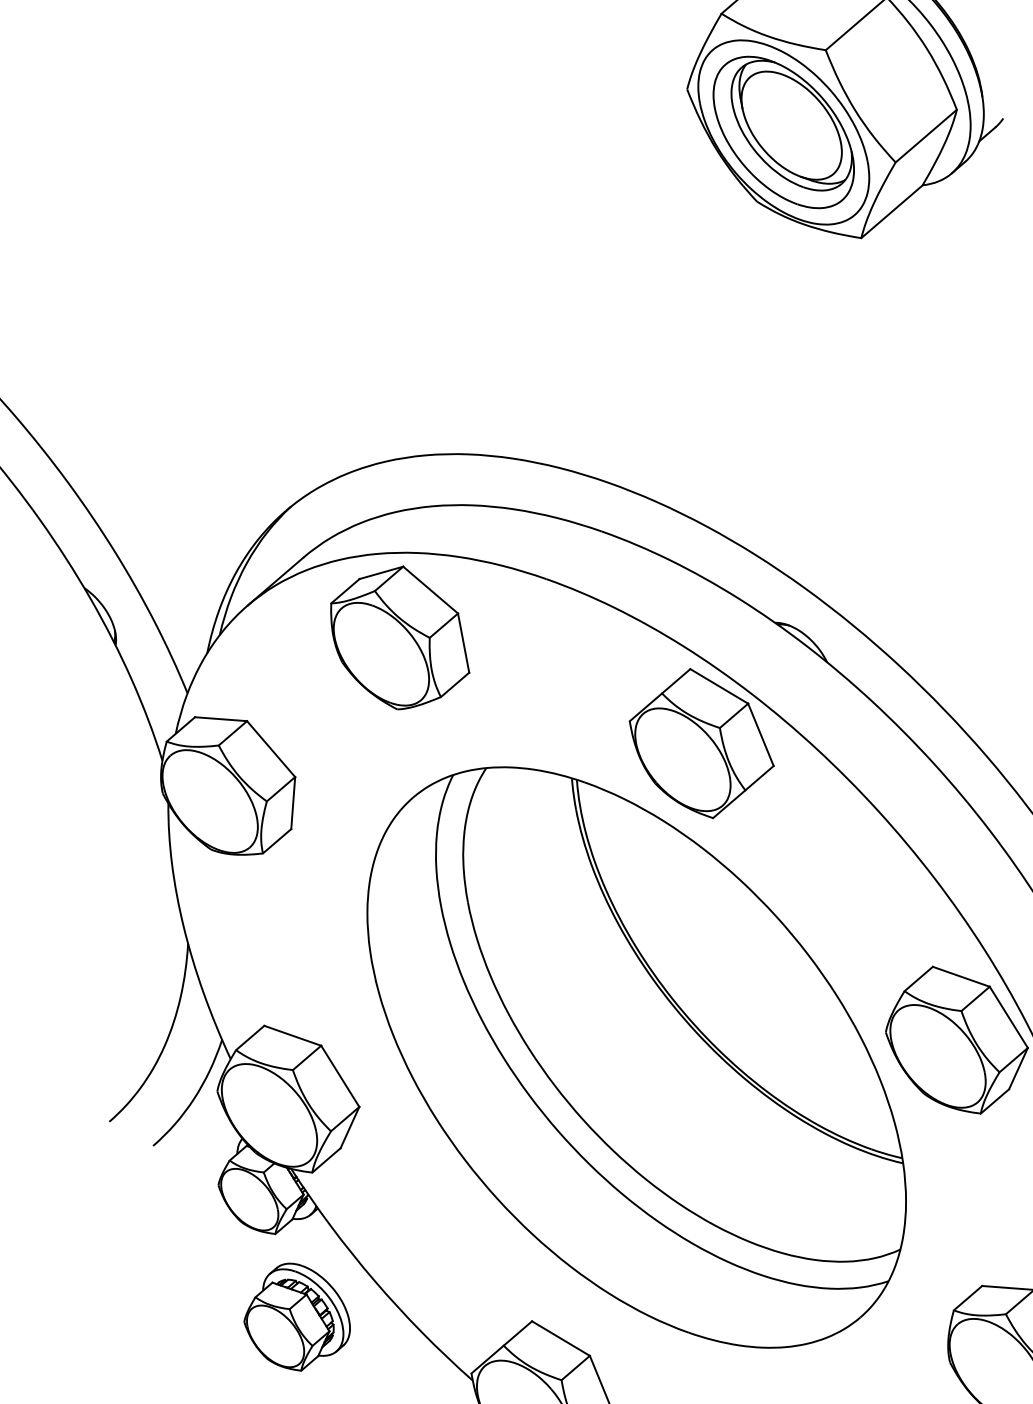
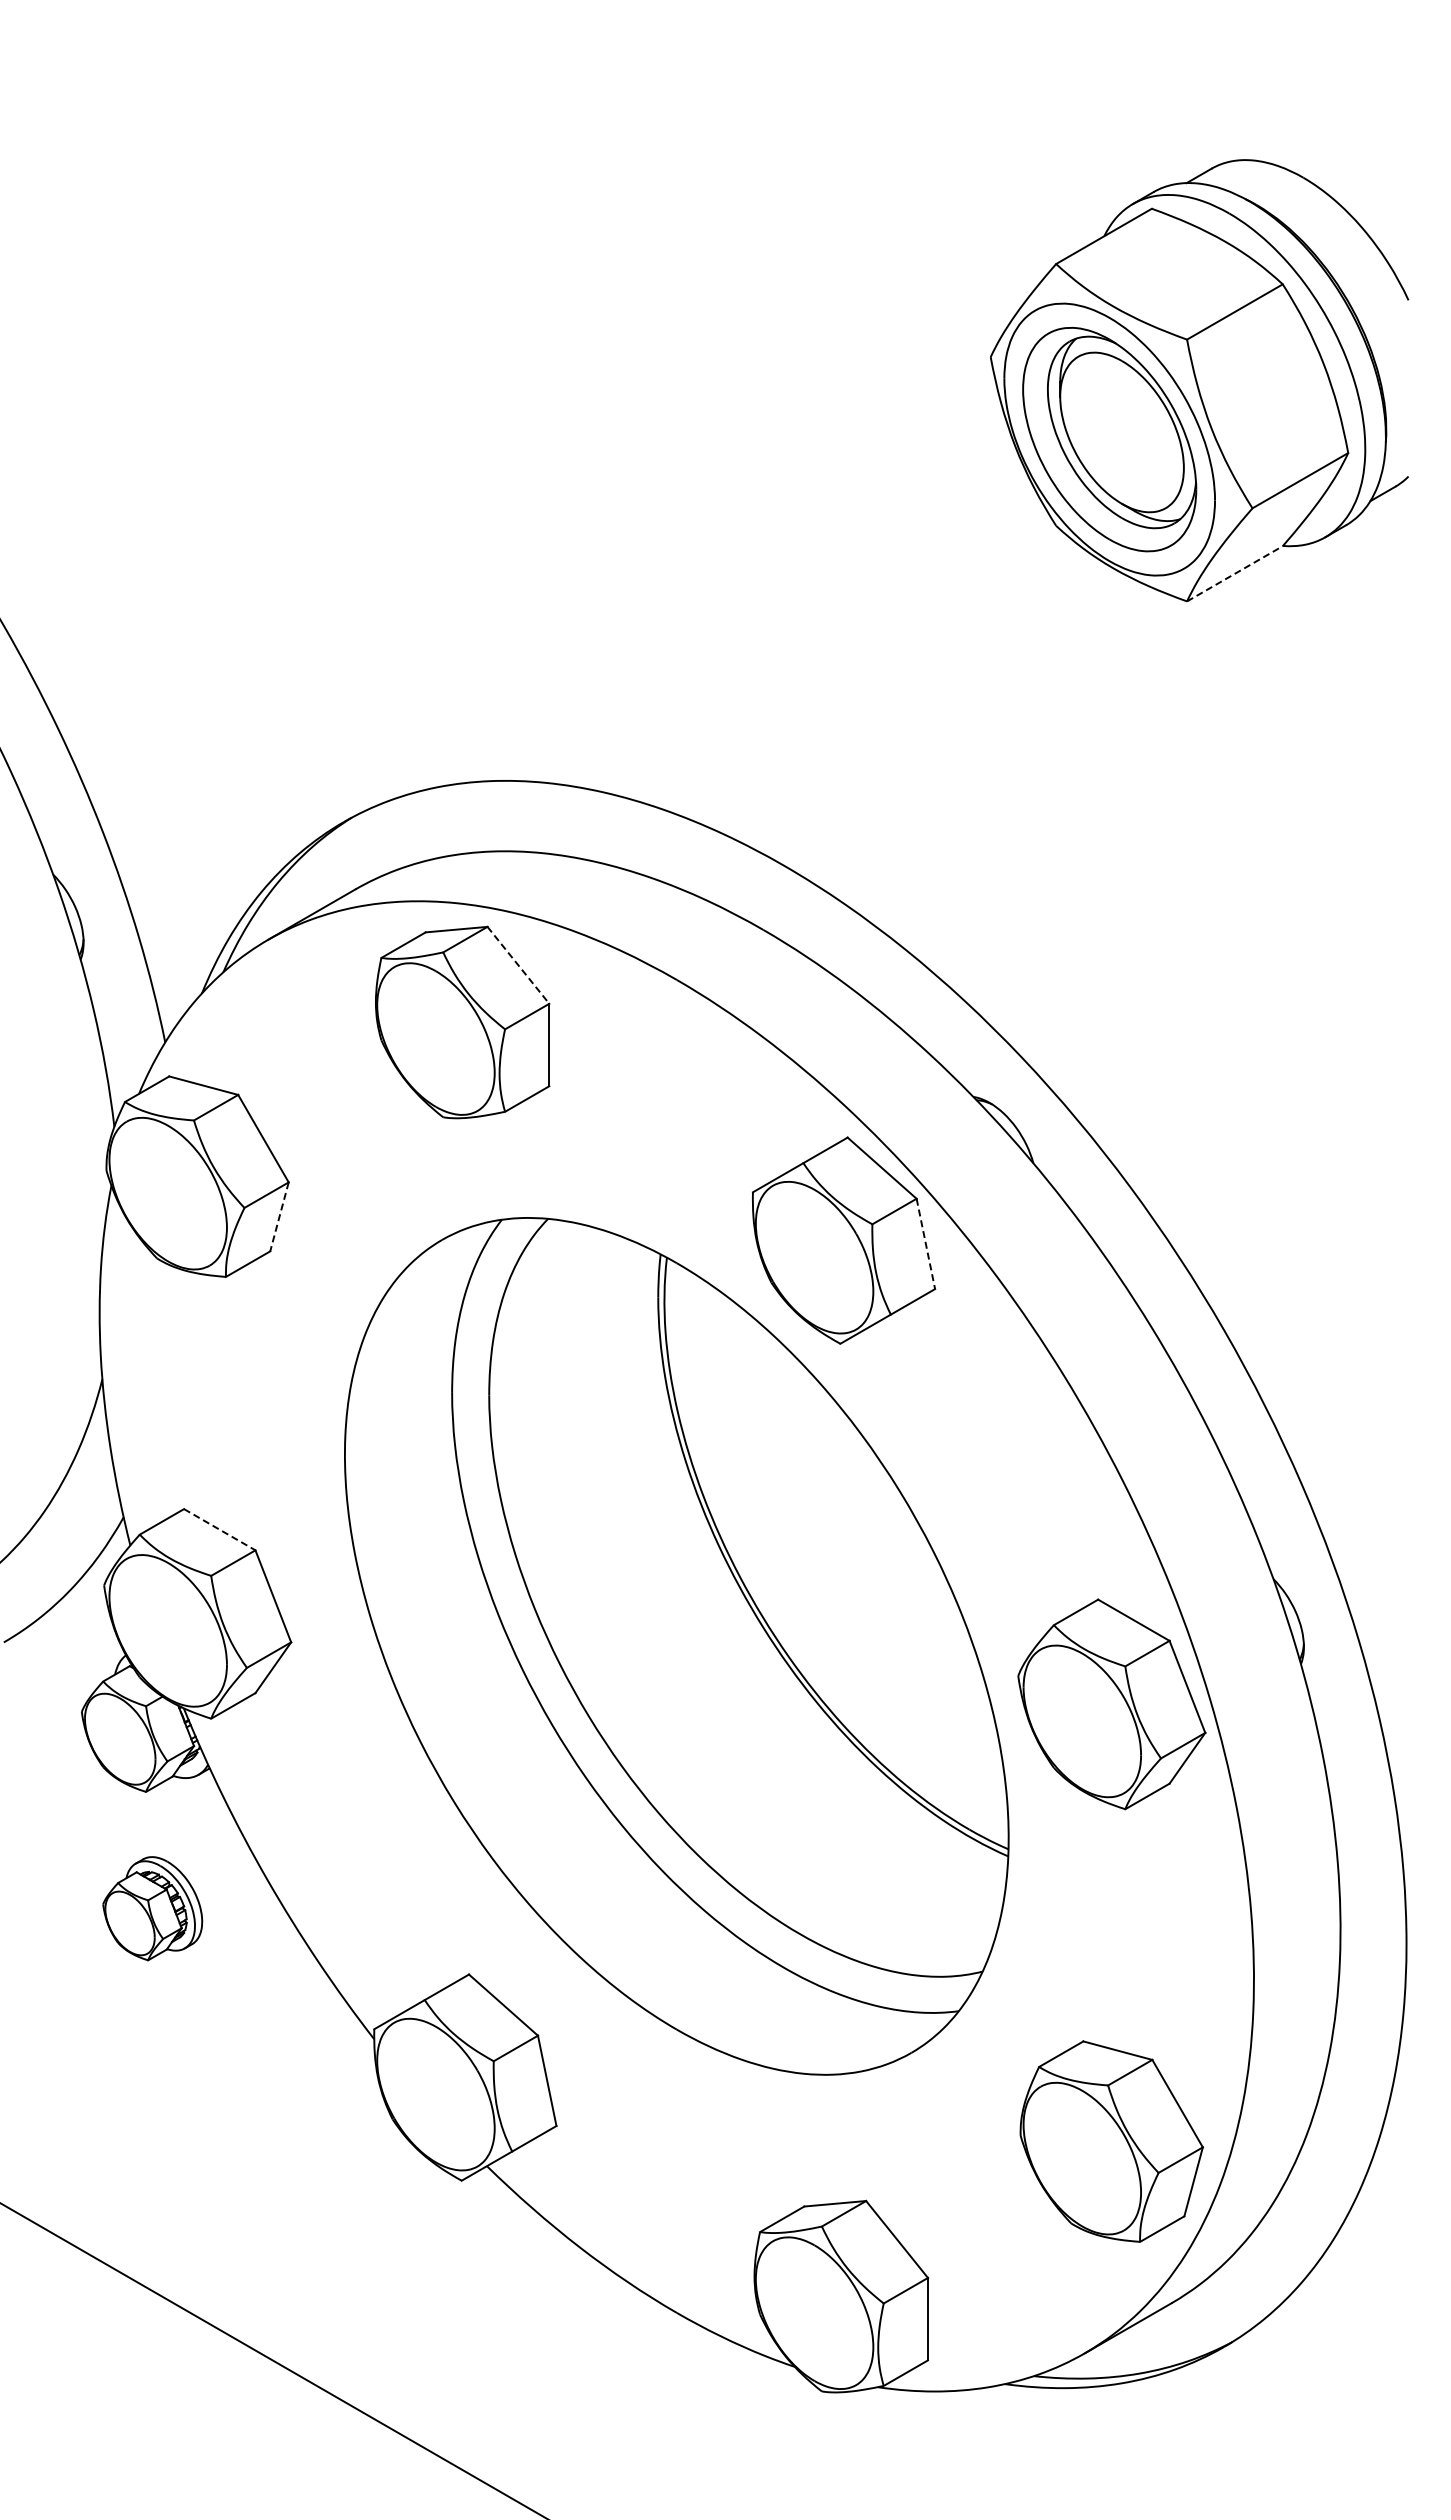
line: (892, 211) -> (1235, 573), solid -> dashed
line: (430, 590) -> (518, 965), solid -> dashed
line: (760, 735) -> (925, 1244), solid -> dashed
line: (293, 802) -> (279, 1216), solid -> dashed
line: (293, 1035) -> (220, 1529), solid -> dashed
part: (295, 1316) -> (152, 1908), size x0.7

